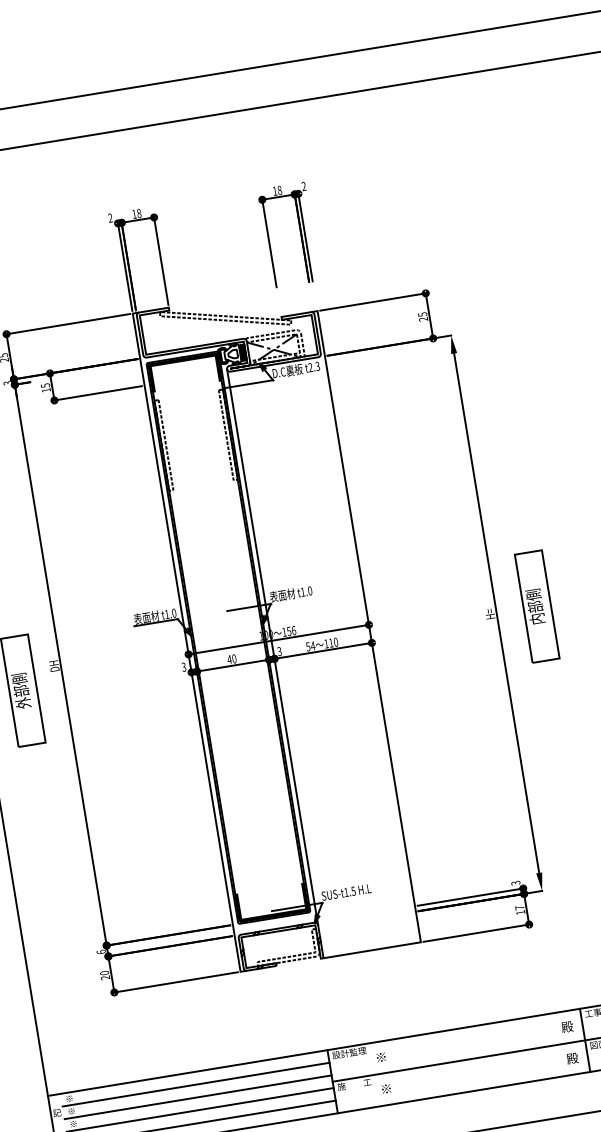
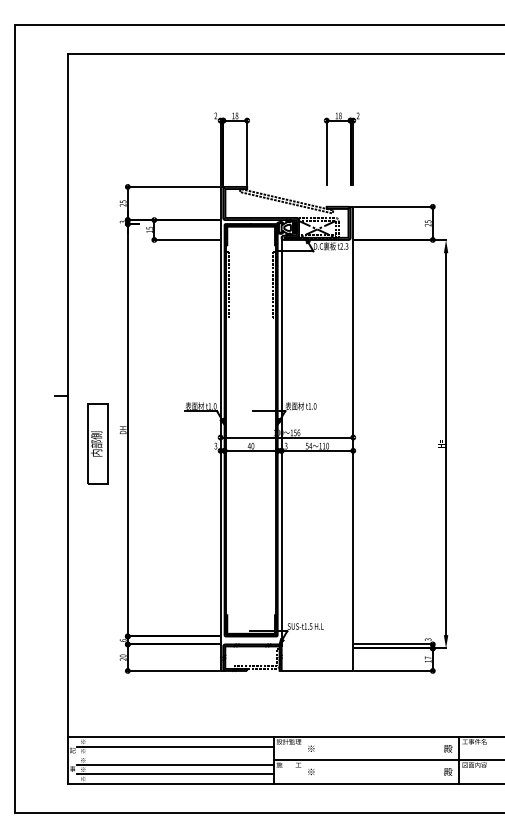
part: (536, 605) -> (475, 443), removed
text: (23, 702) -> (96, 452), 外部側 -> 内部側
line: (198, 1096) -> (175, 755), removed

